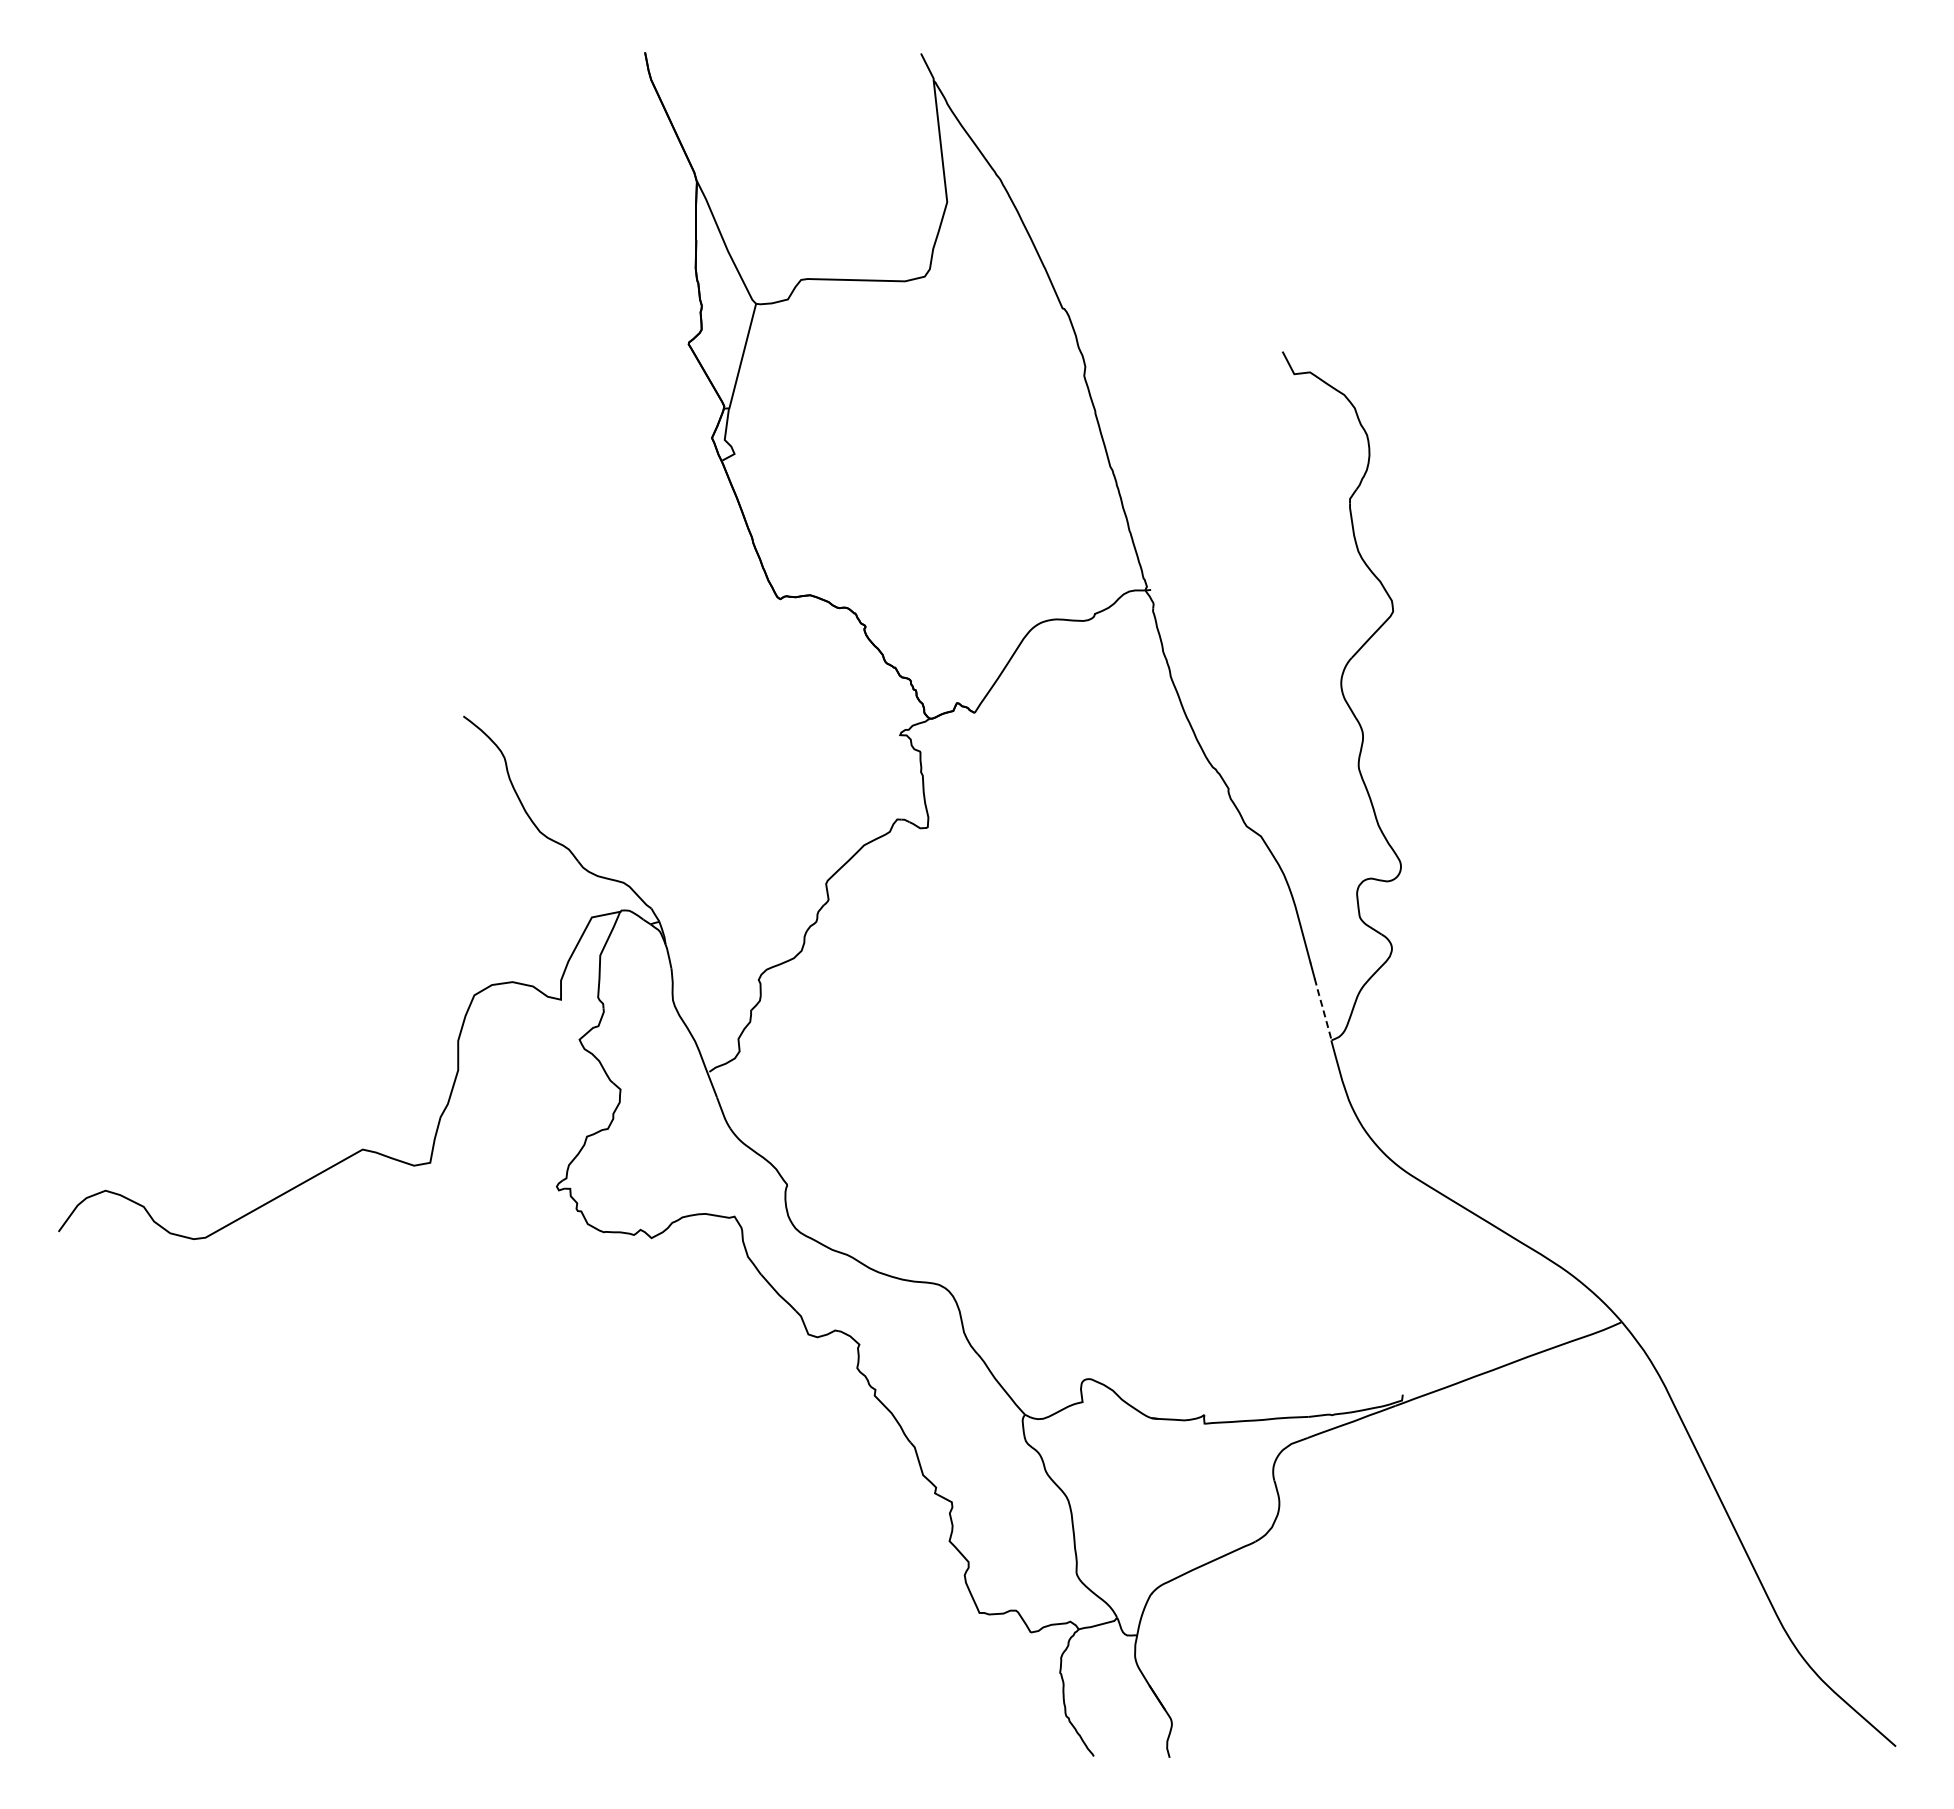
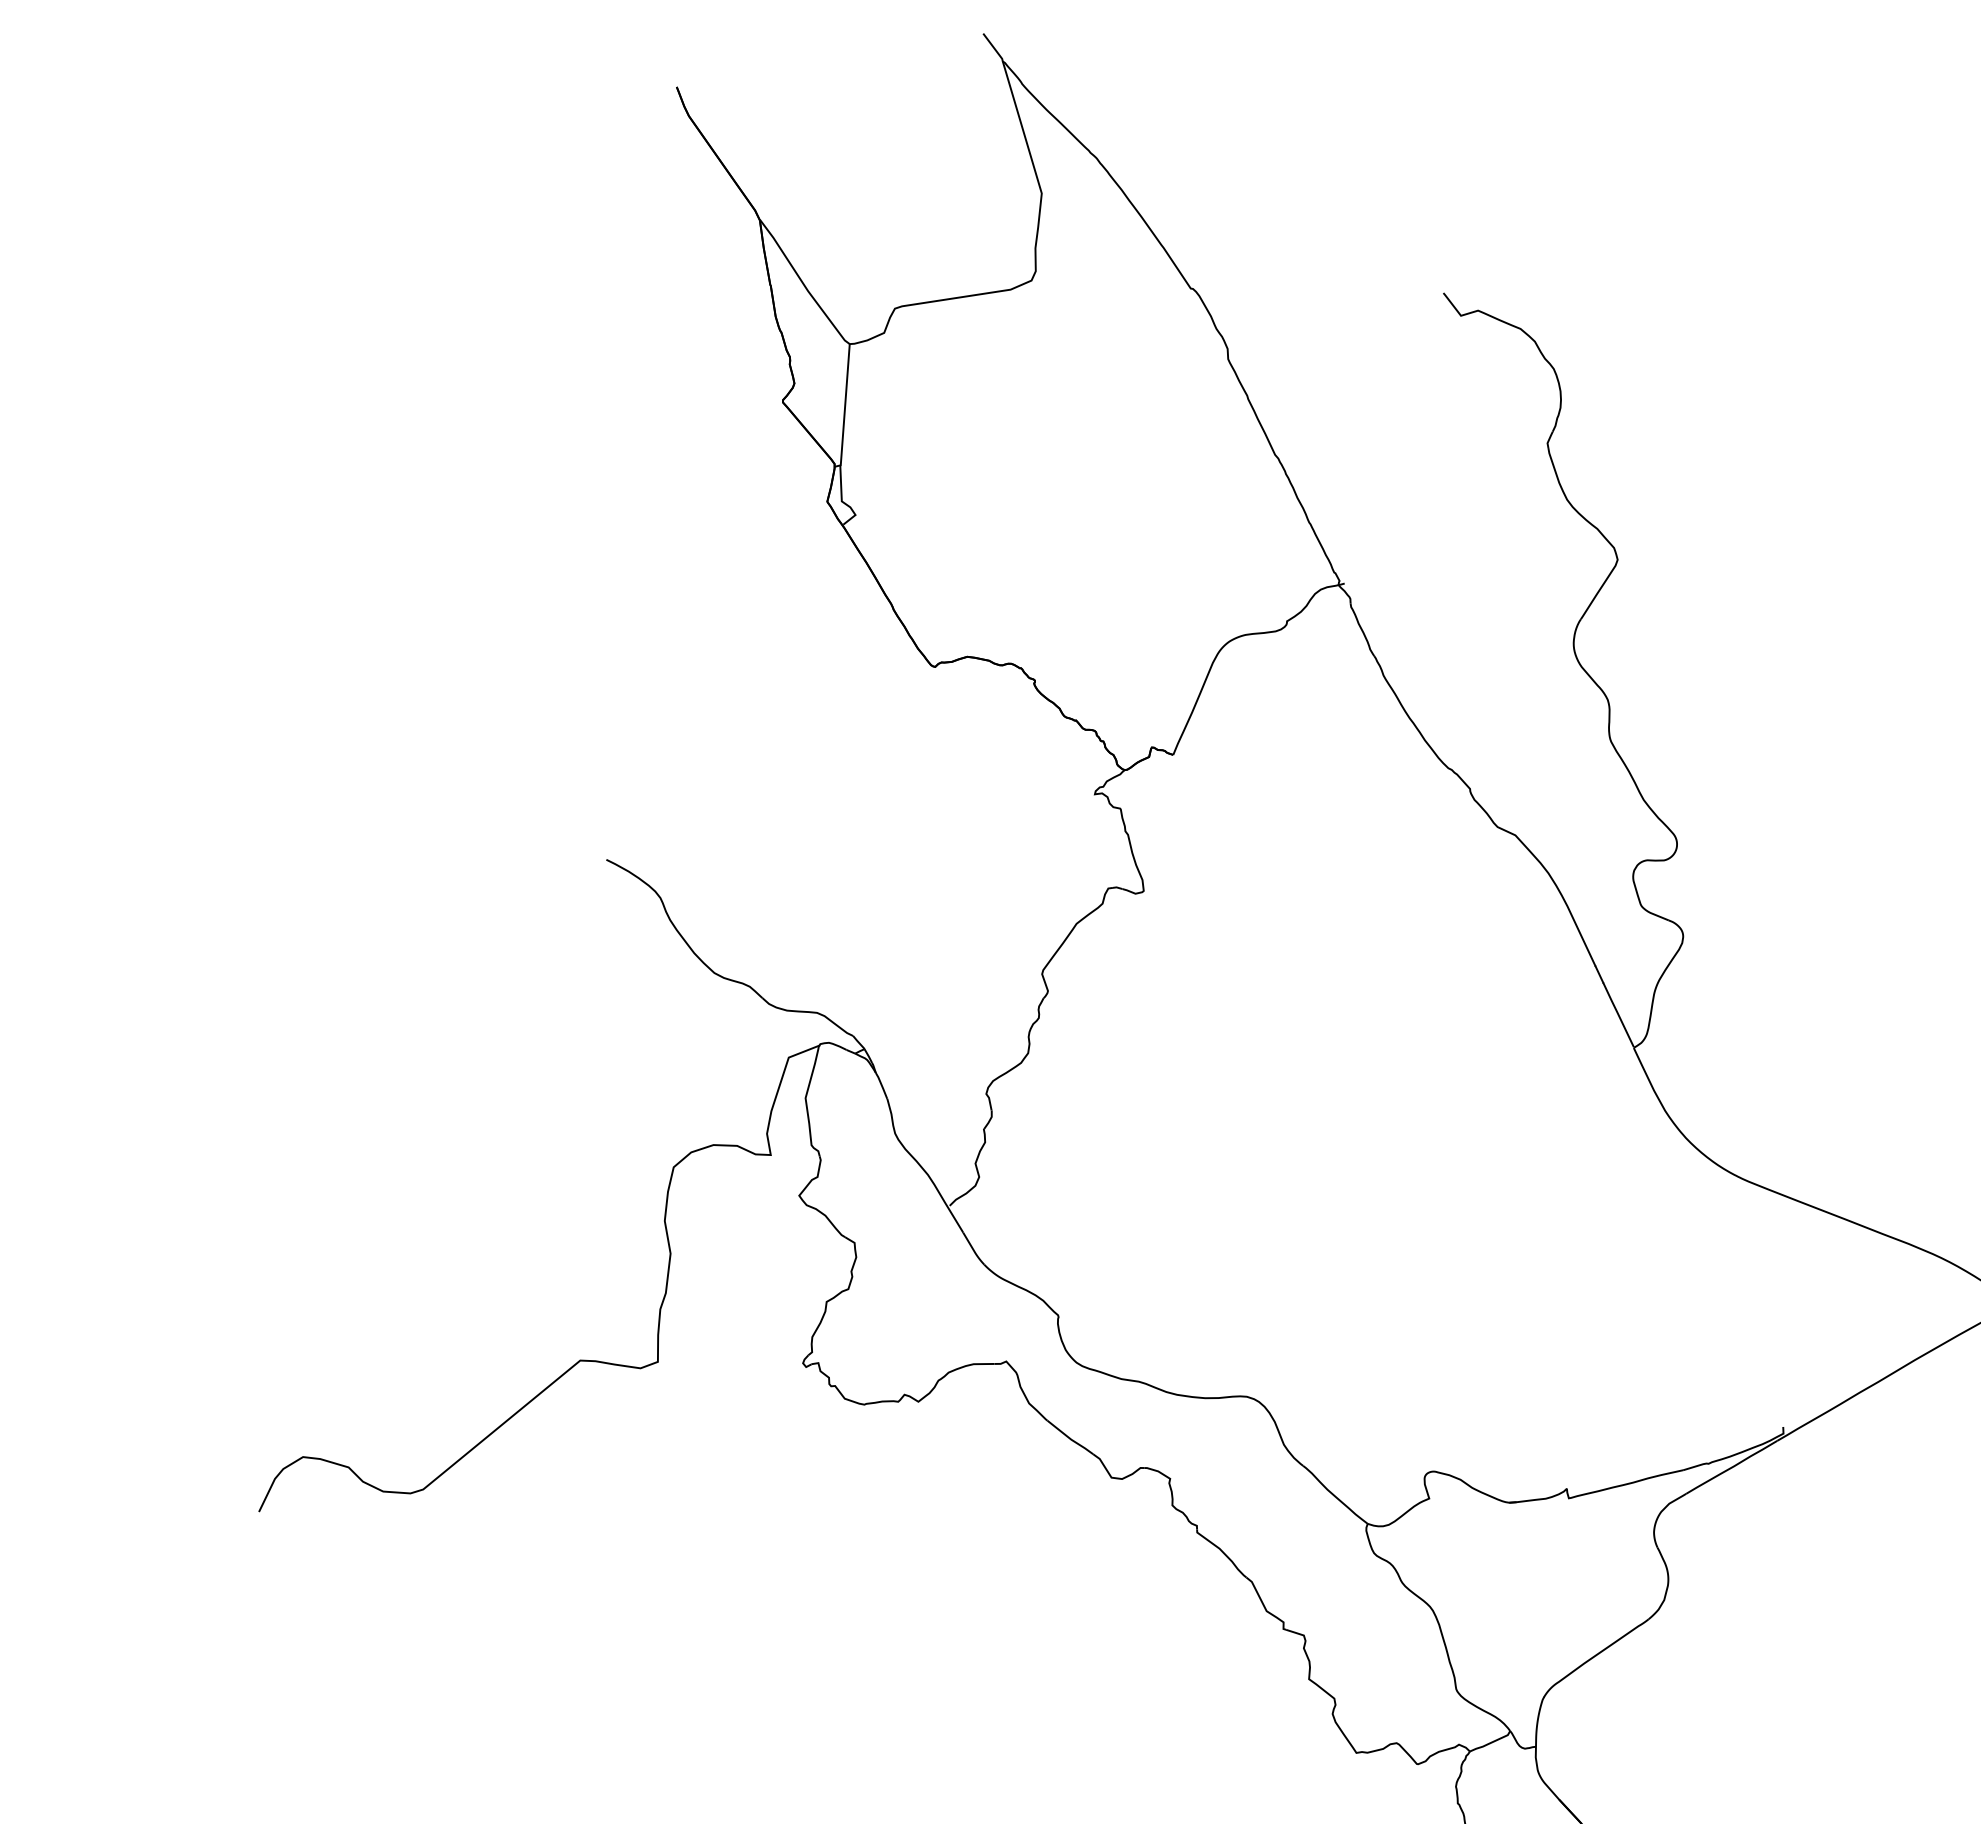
line: (1322, 1008) -> (1617, 1014), dashed -> solid

